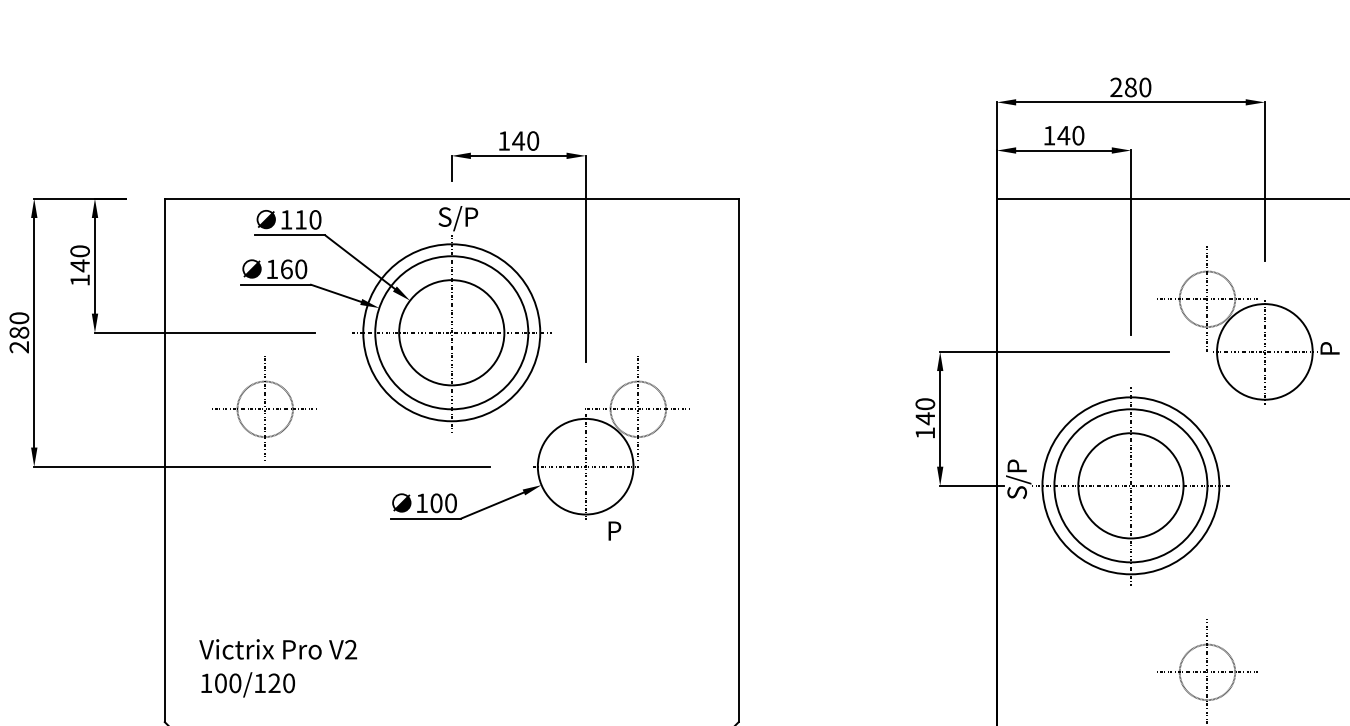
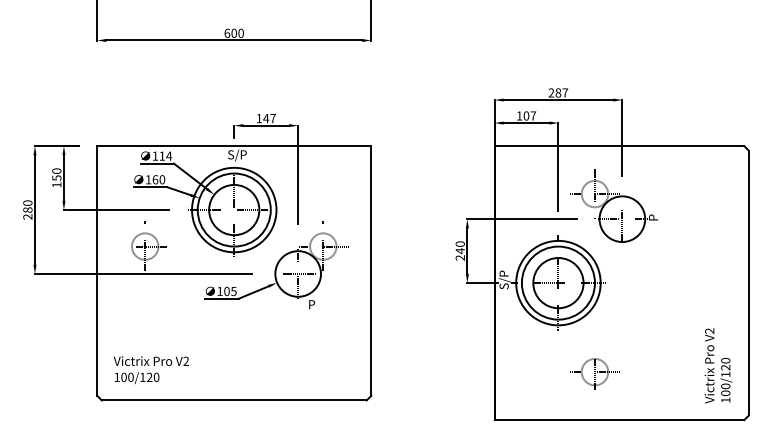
text: (1145, 86) -> (565, 92), 280 -> 287
text: (1070, 134) -> (529, 115), 140 -> 107
text: (531, 140) -> (272, 118), 140 -> 147
text: (316, 218) -> (169, 155), 110 -> 114
text: (79, 266) -> (56, 178), 140 -> 150
text: (923, 432) -> (459, 257), 140 -> 240
text: (450, 501) -> (233, 290), 100 -> 105

